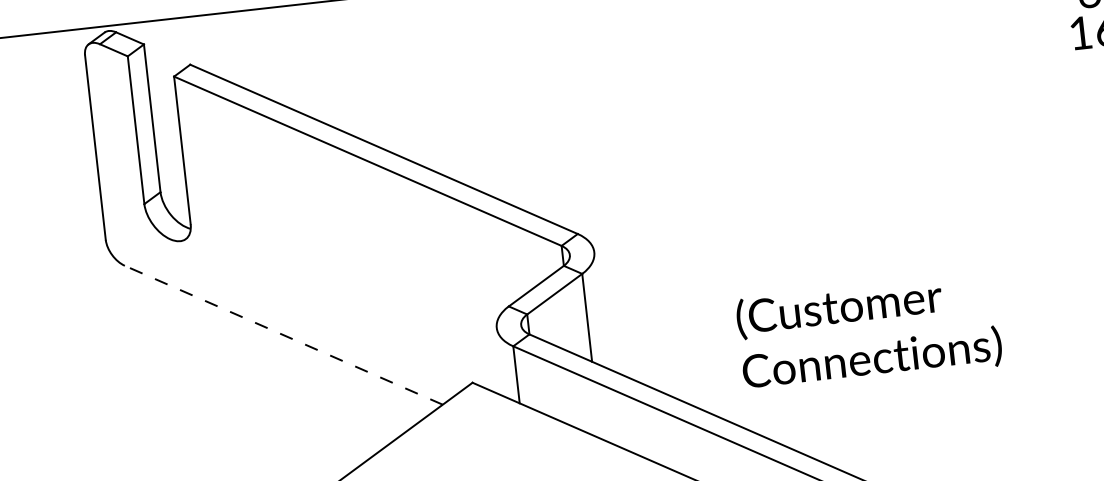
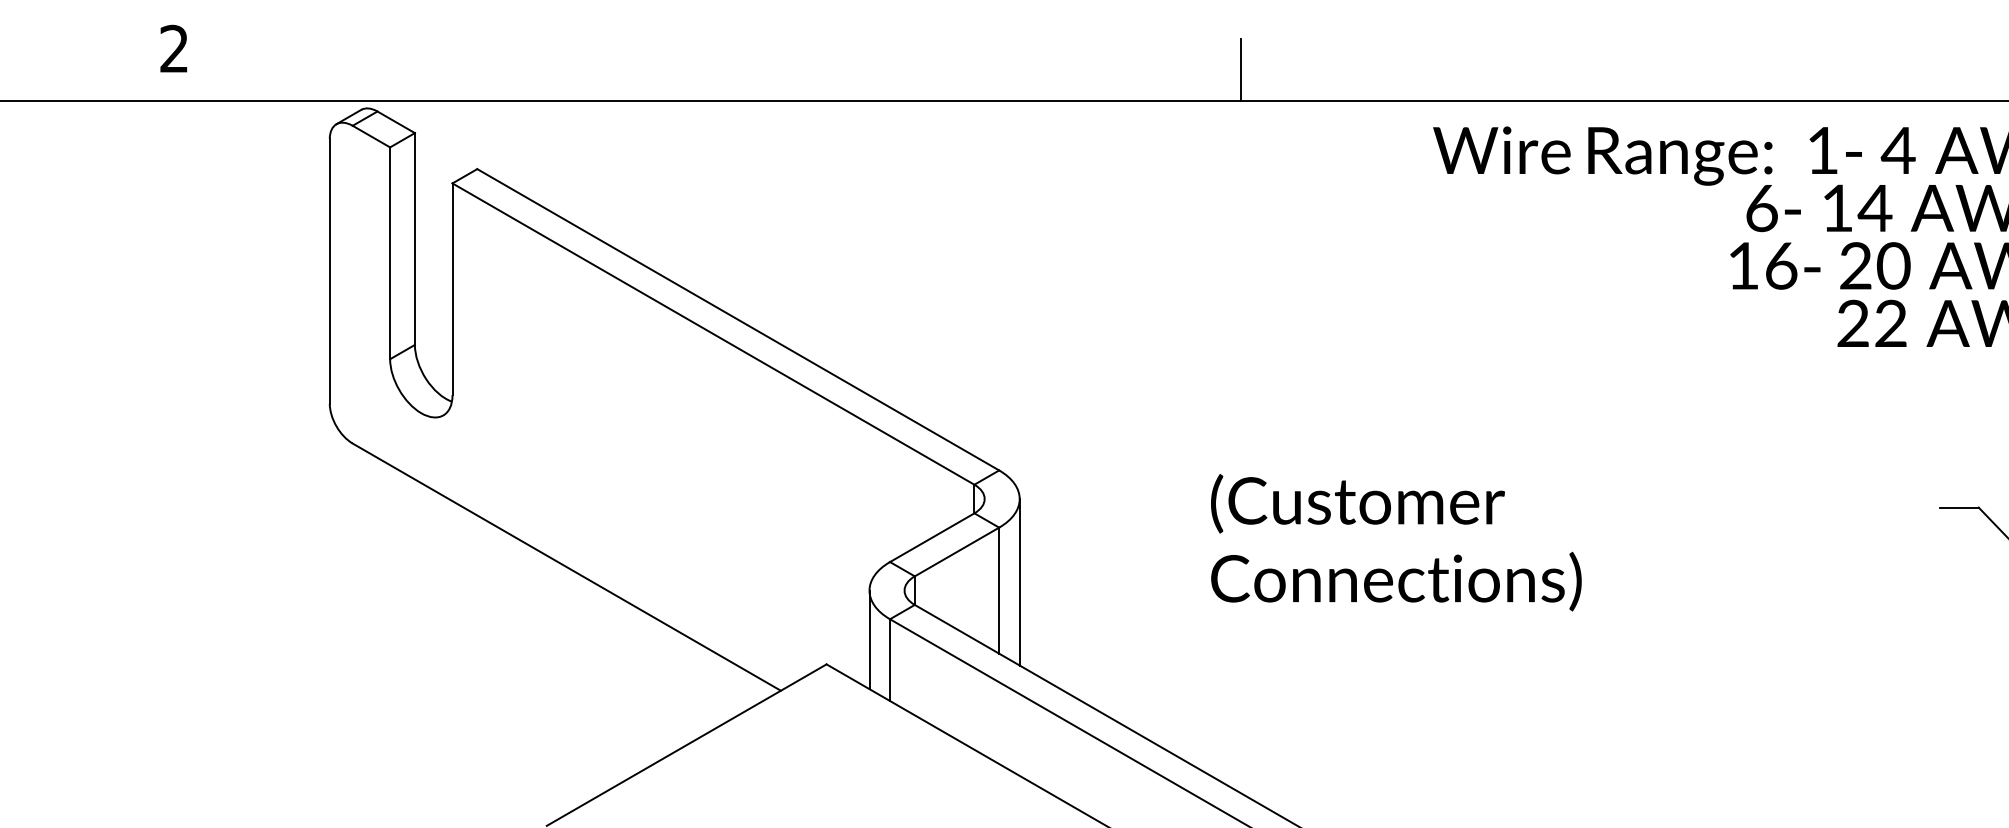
line: (600, 310) -> (1019, 582), added
text: (869, 332) -> (1396, 542), moved
line: (283, 334) -> (566, 566), dashed -> solid
line: (500, 362) -> (869, 639), added

